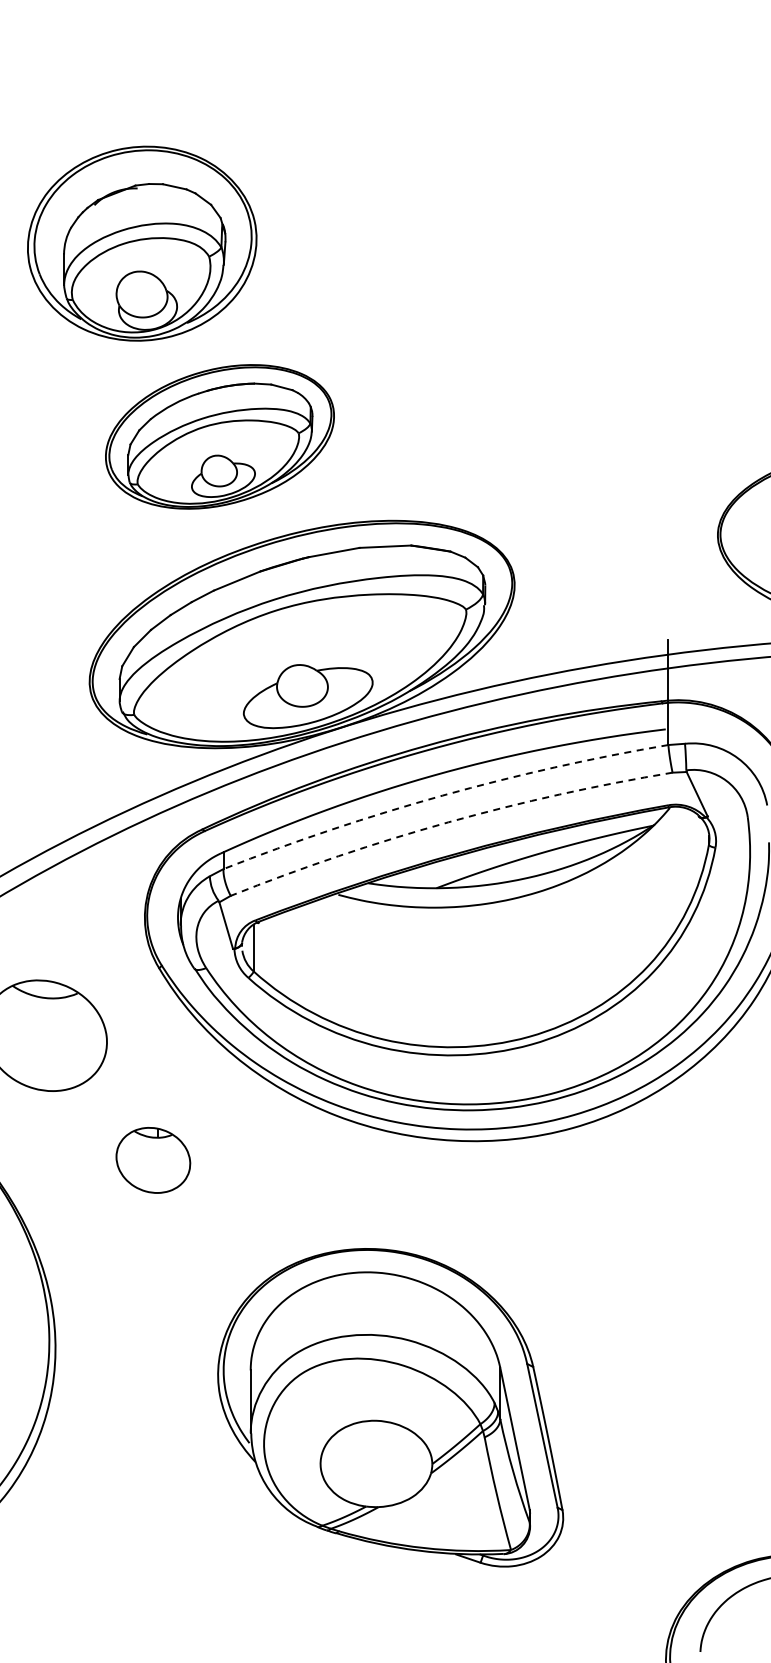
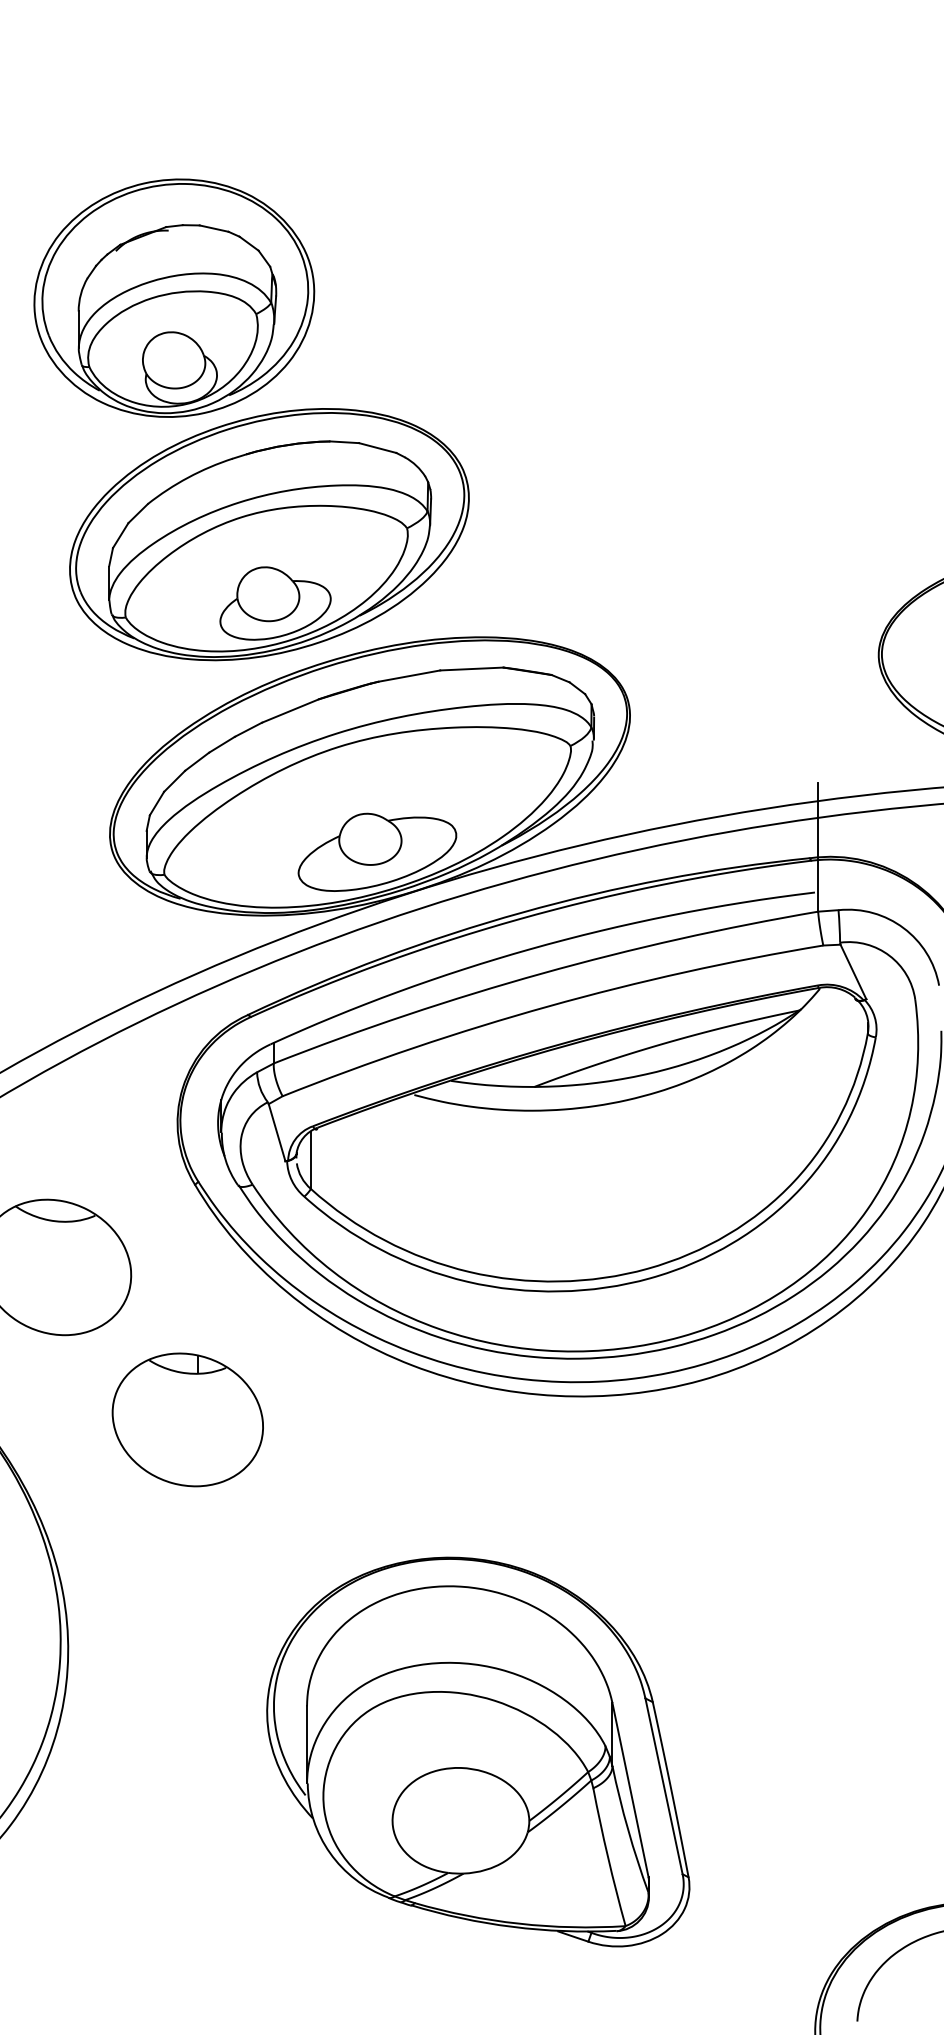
part: (219, 436) -> (268, 534), size x1.43
arc: (442, 795) -> (541, 973), dashed -> solid
arc: (448, 822) -> (549, 1006), dashed -> solid
part: (153, 1160) -> (188, 1420), size x1.67
part: (390, 1407) -> (478, 1751), moved

